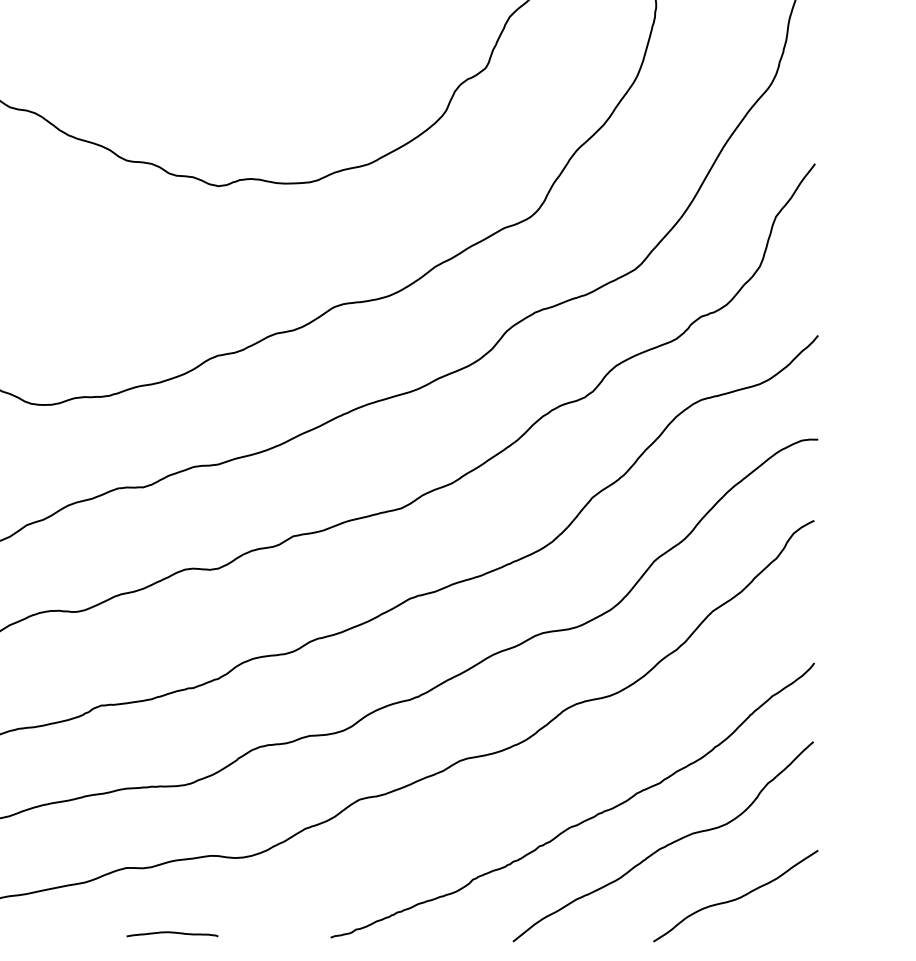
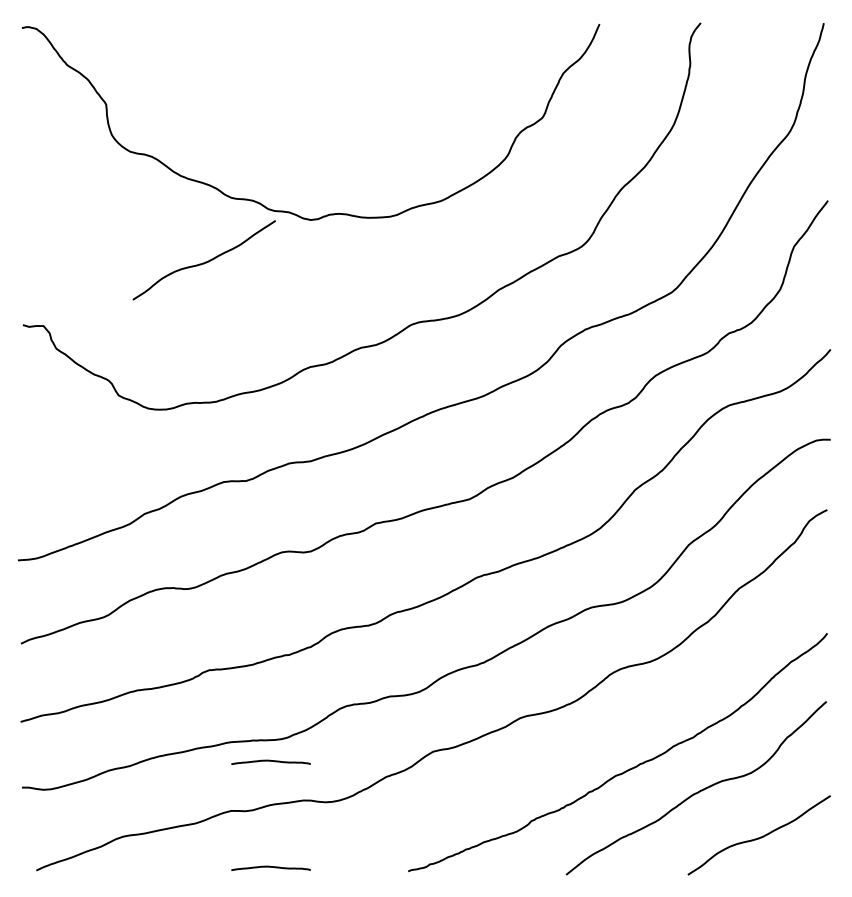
curve: (94, 235) -> (203, 262), added
curve: (171, 810) -> (270, 761), added

